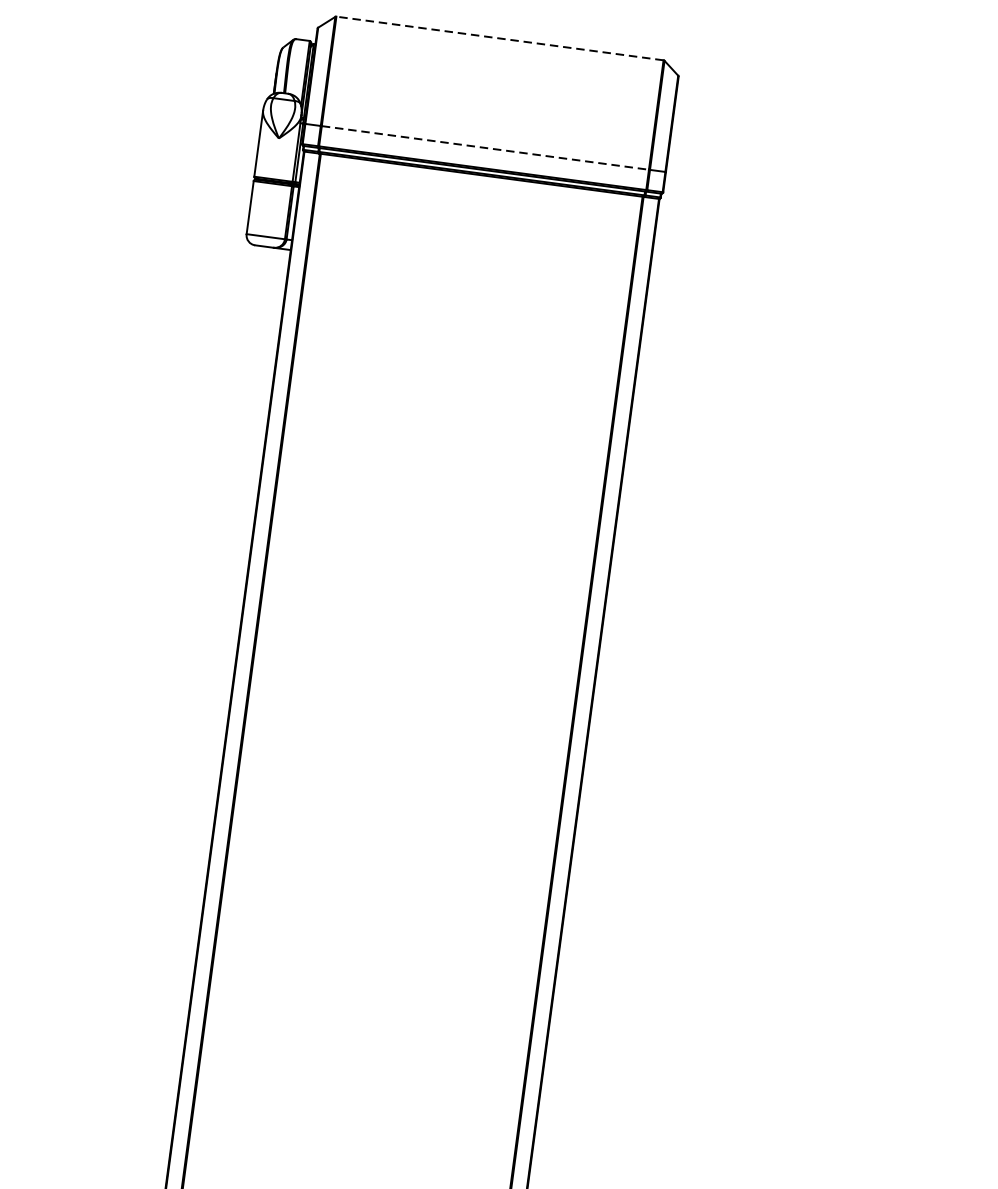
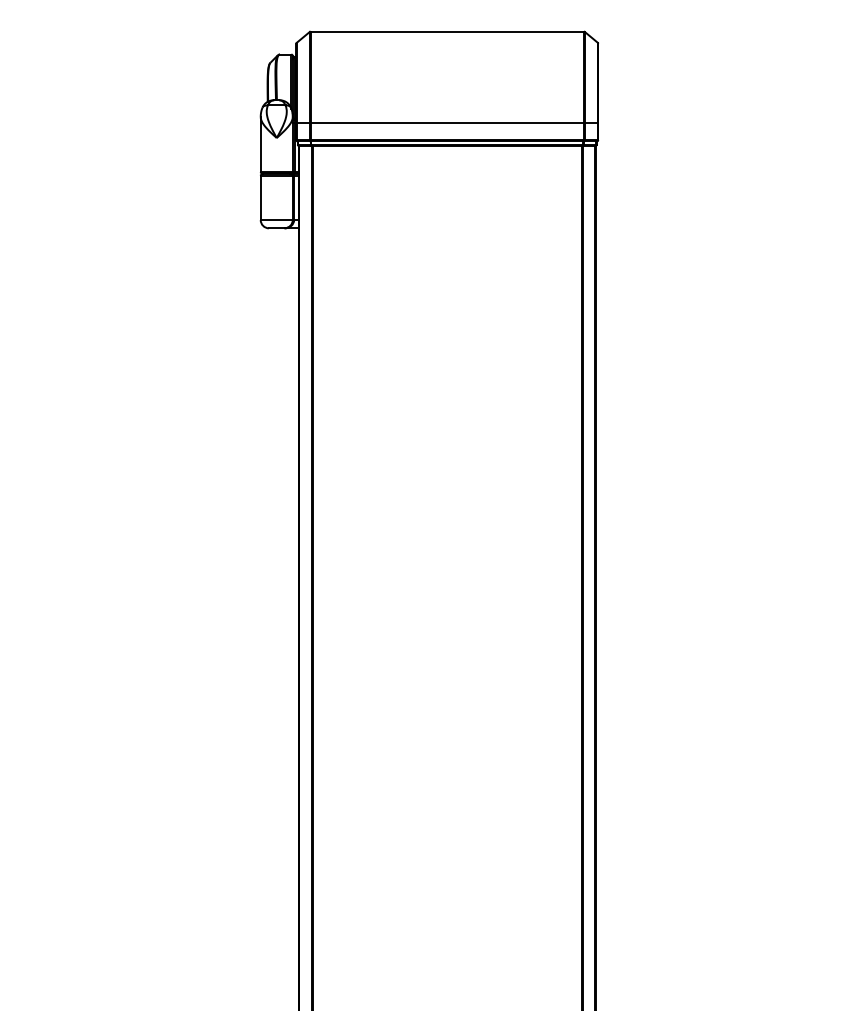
line: (500, 38) -> (447, 31), dashed -> solid
line: (485, 148) -> (447, 123), dashed -> solid

